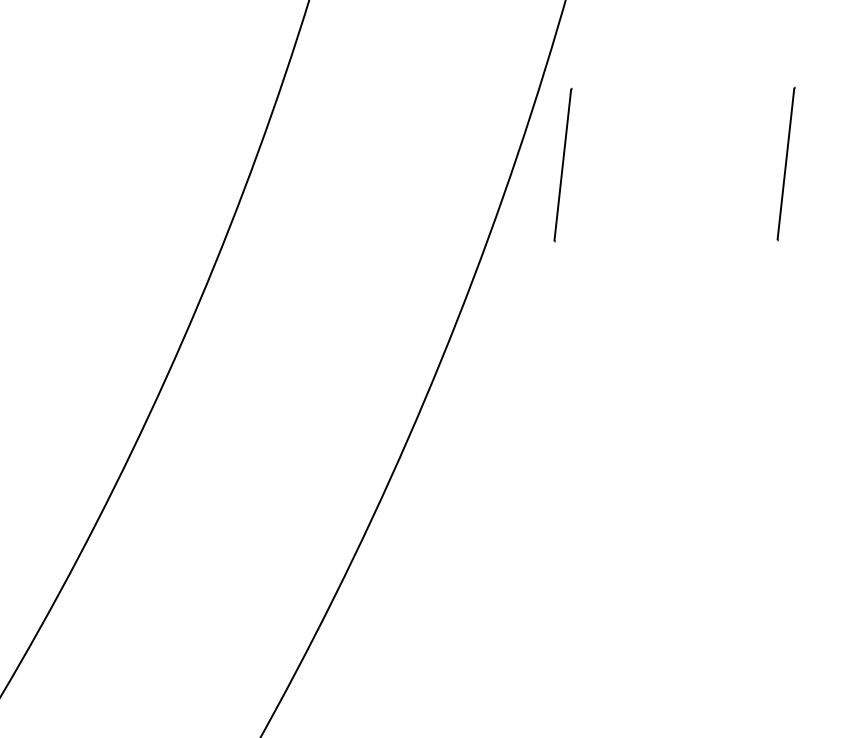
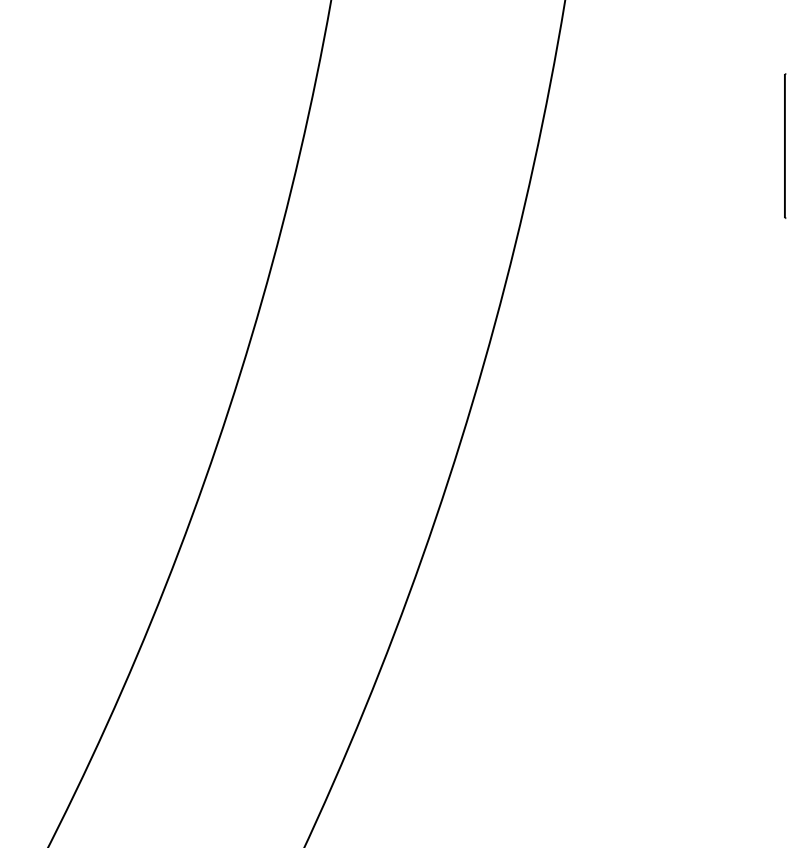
line: (563, 164) -> (577, 169), removed

